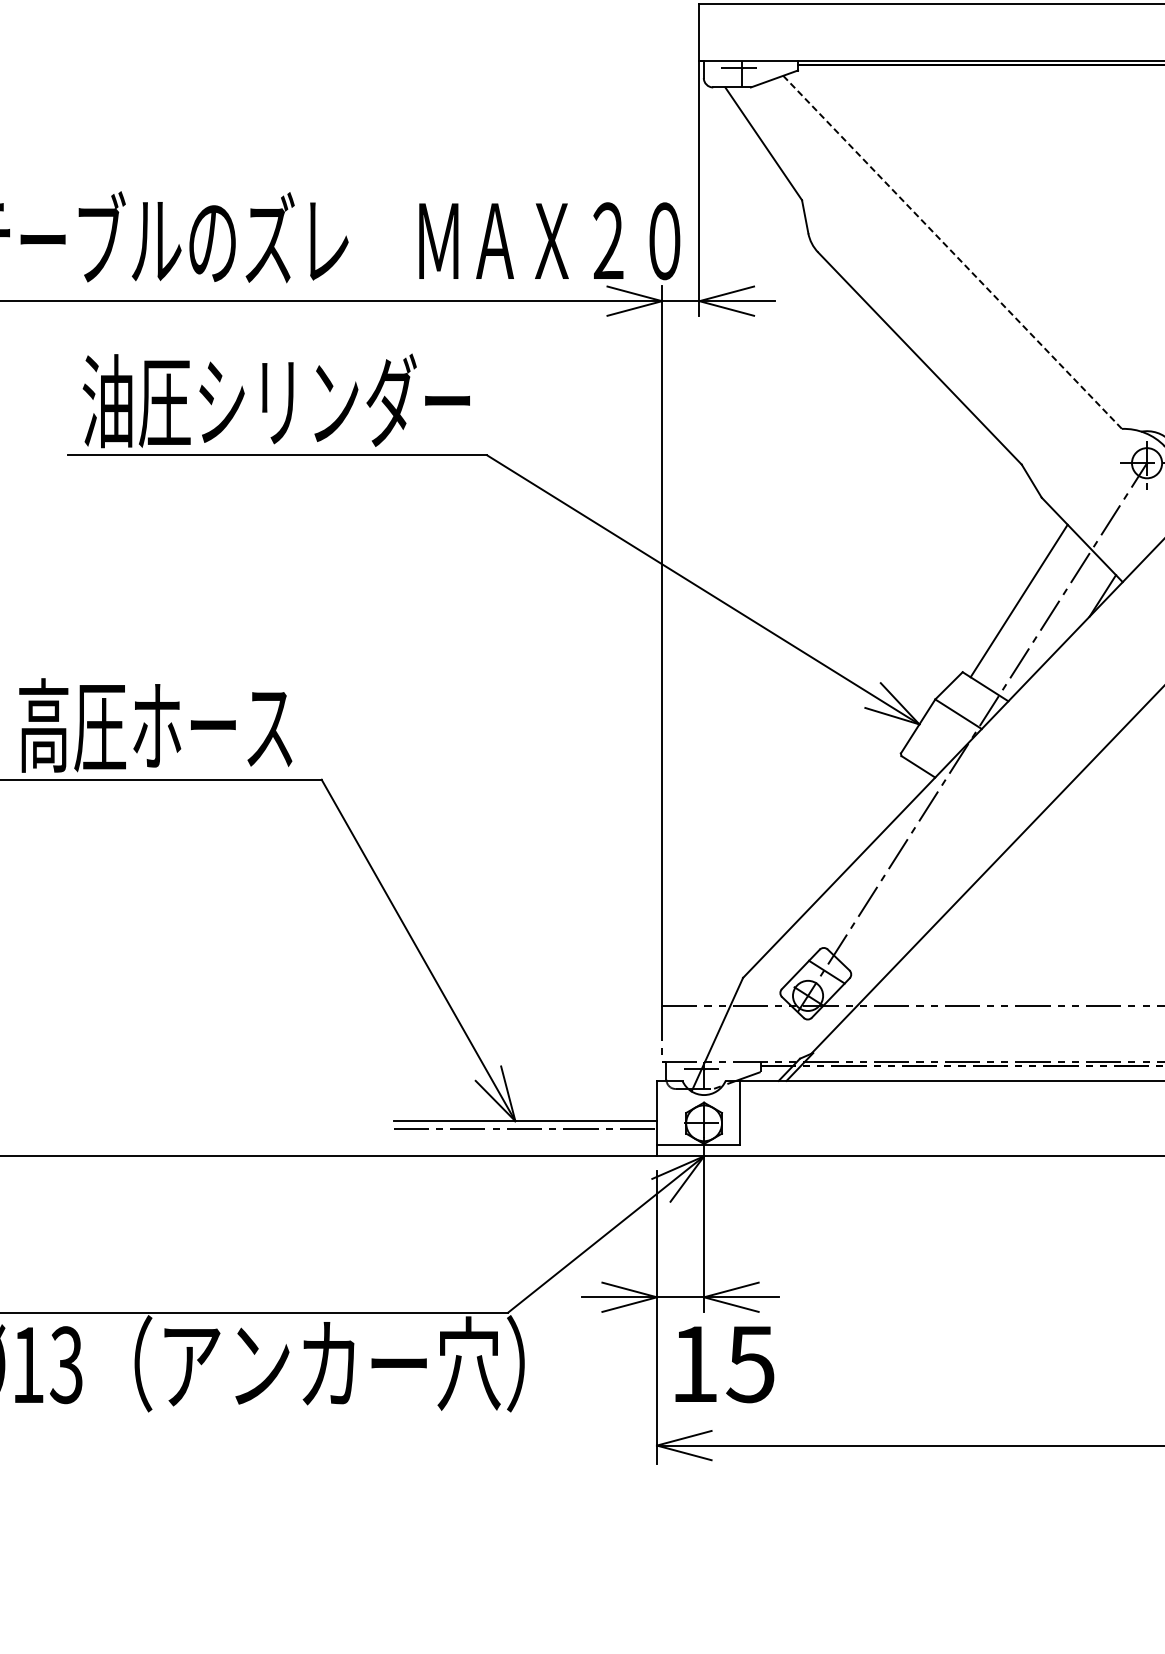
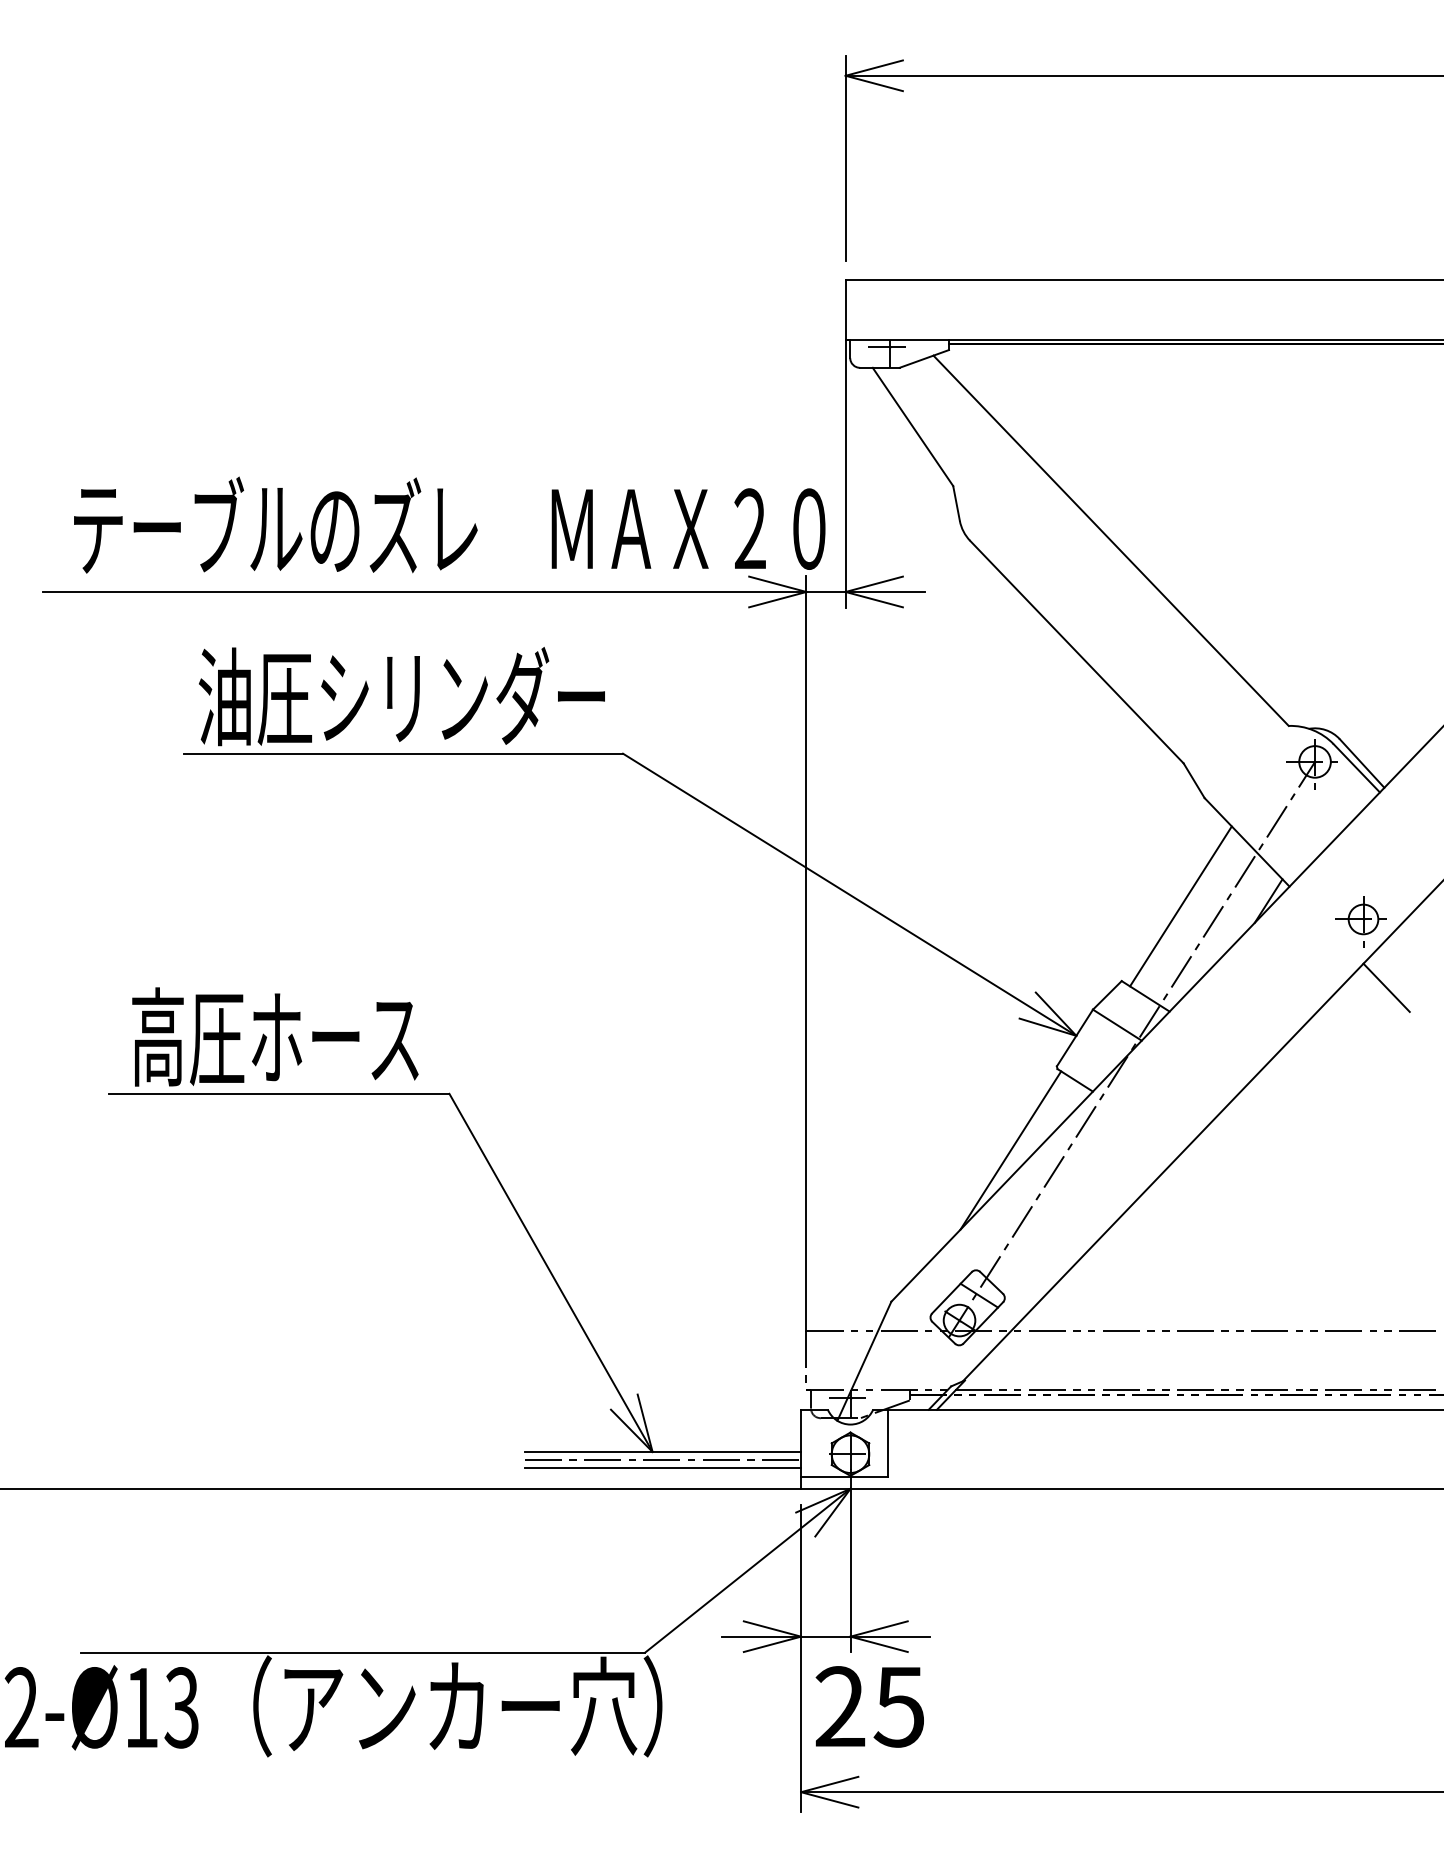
line: (952, 252) -> (1111, 540), dashed -> solid
line: (856, 833) -> (1010, 1150), added
line: (524, 1136) -> (662, 1468), added
text: (694, 1363) -> (840, 1706), 15 -> 25

